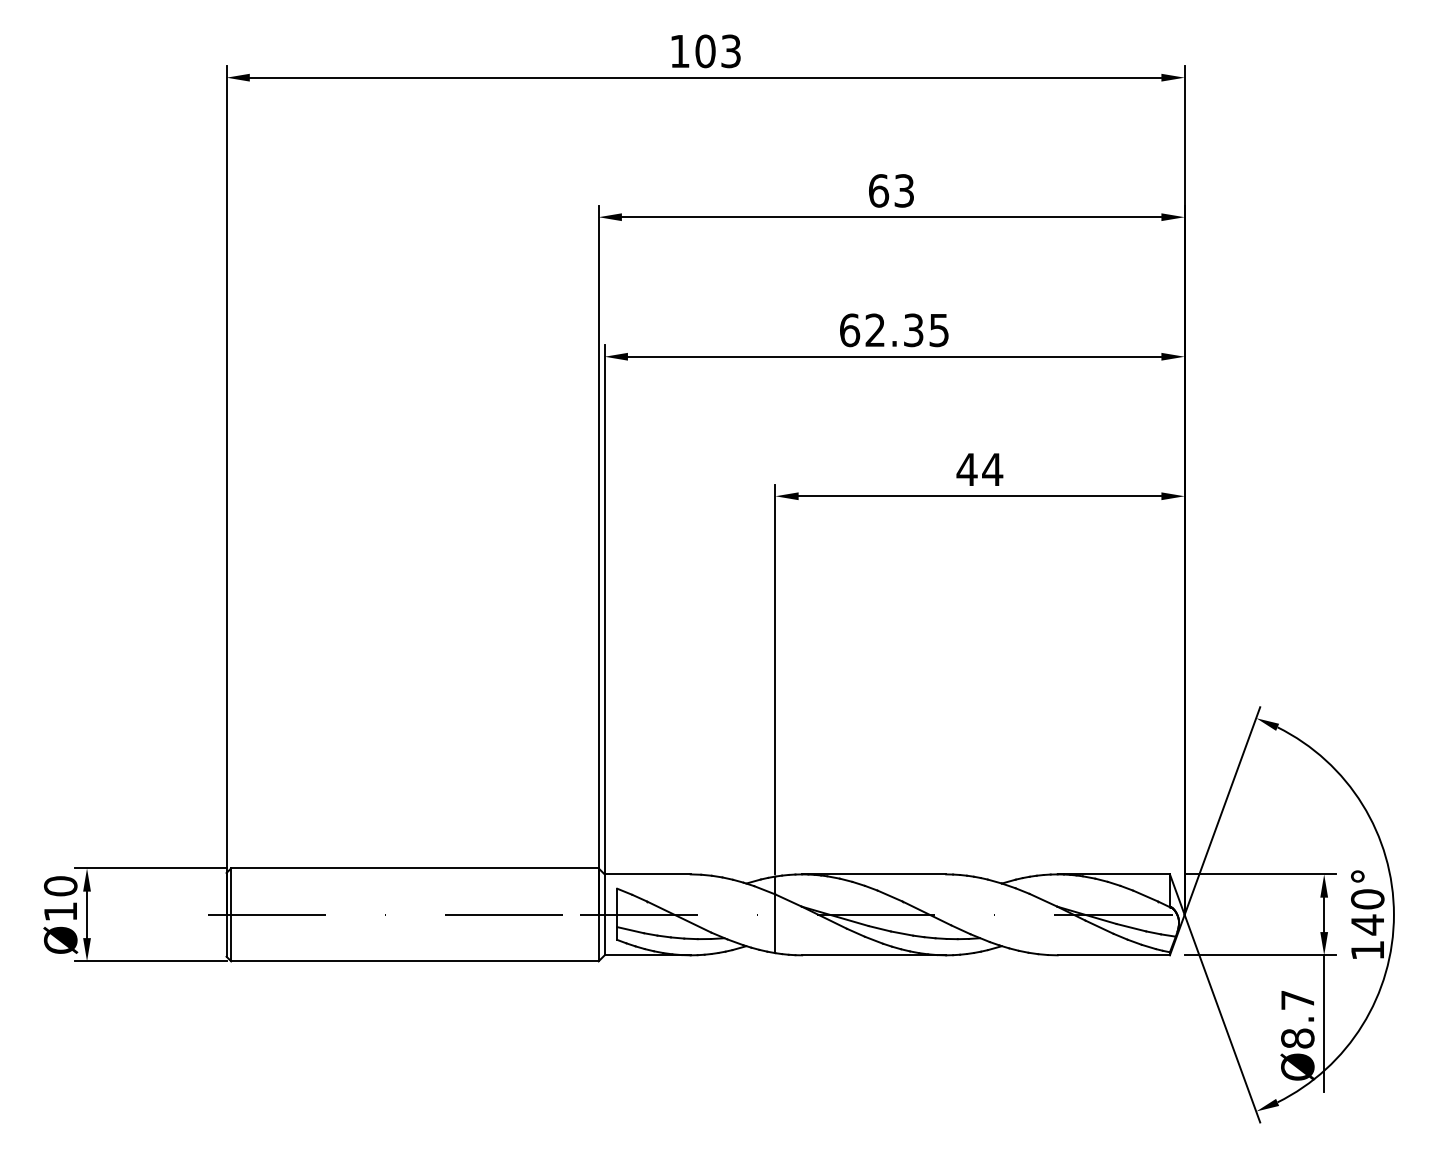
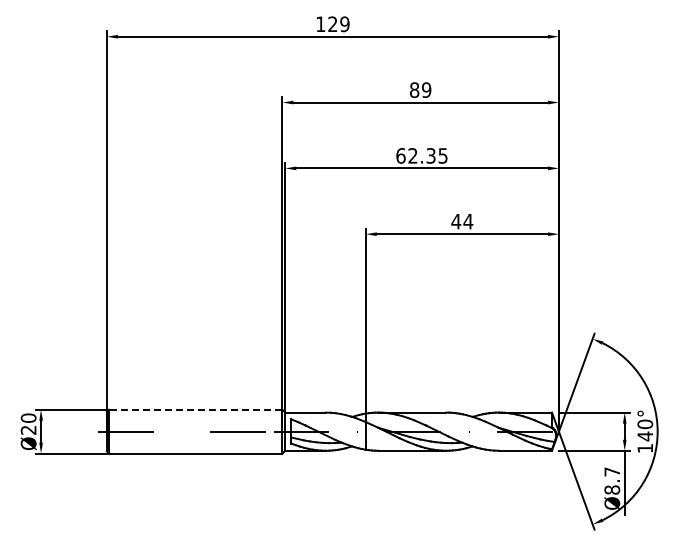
text: (717, 51) -> (338, 24), 103 -> 129
text: (891, 189) -> (420, 89), 63 -> 89
line: (414, 867) -> (195, 409), solid -> dashed
text: (60, 912) -> (28, 430), Ø10 -> Ø20

